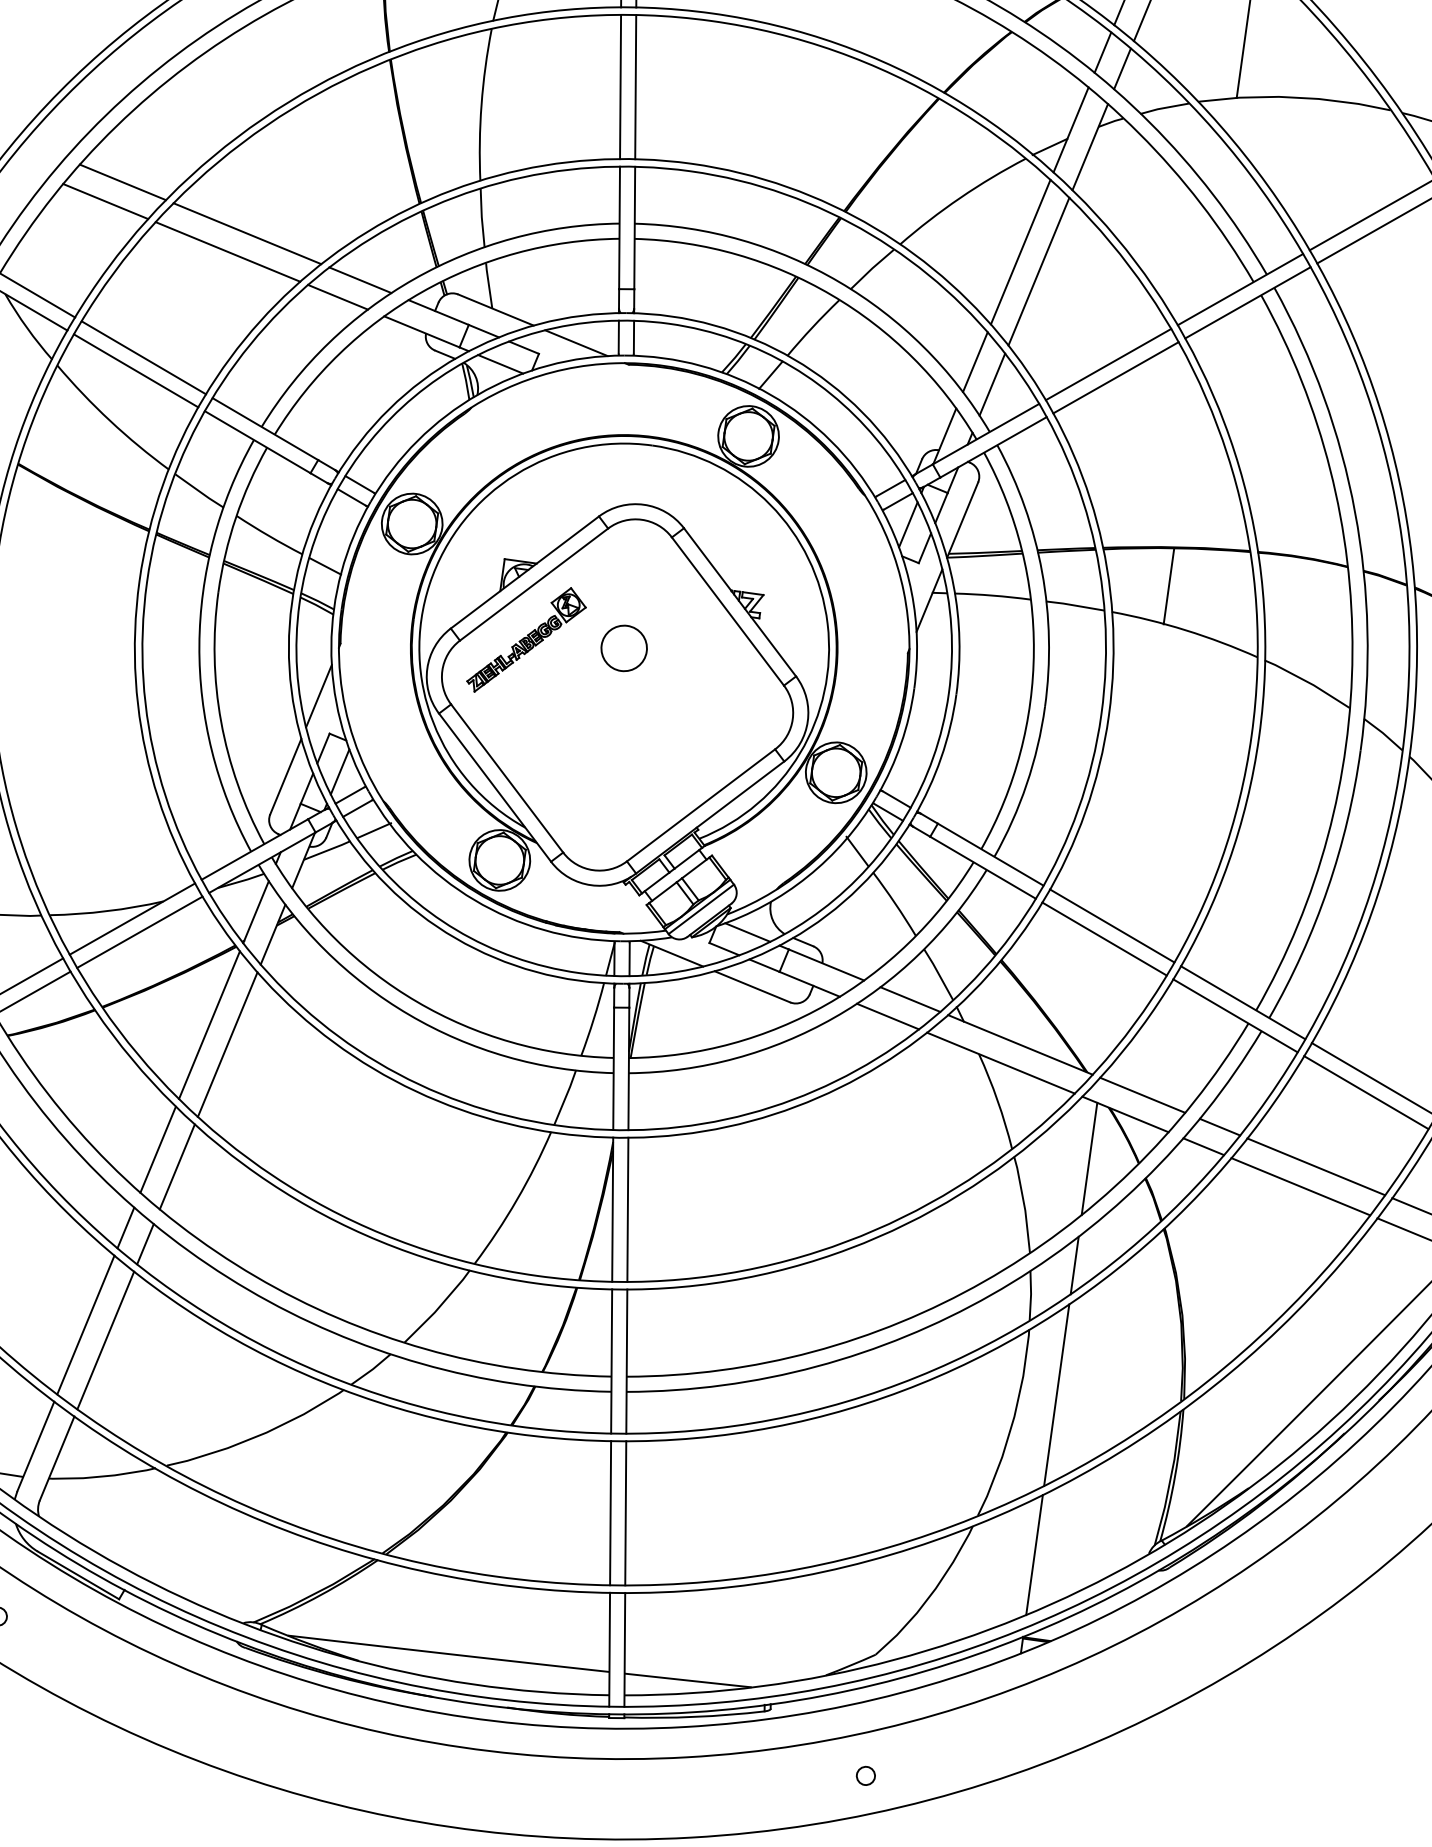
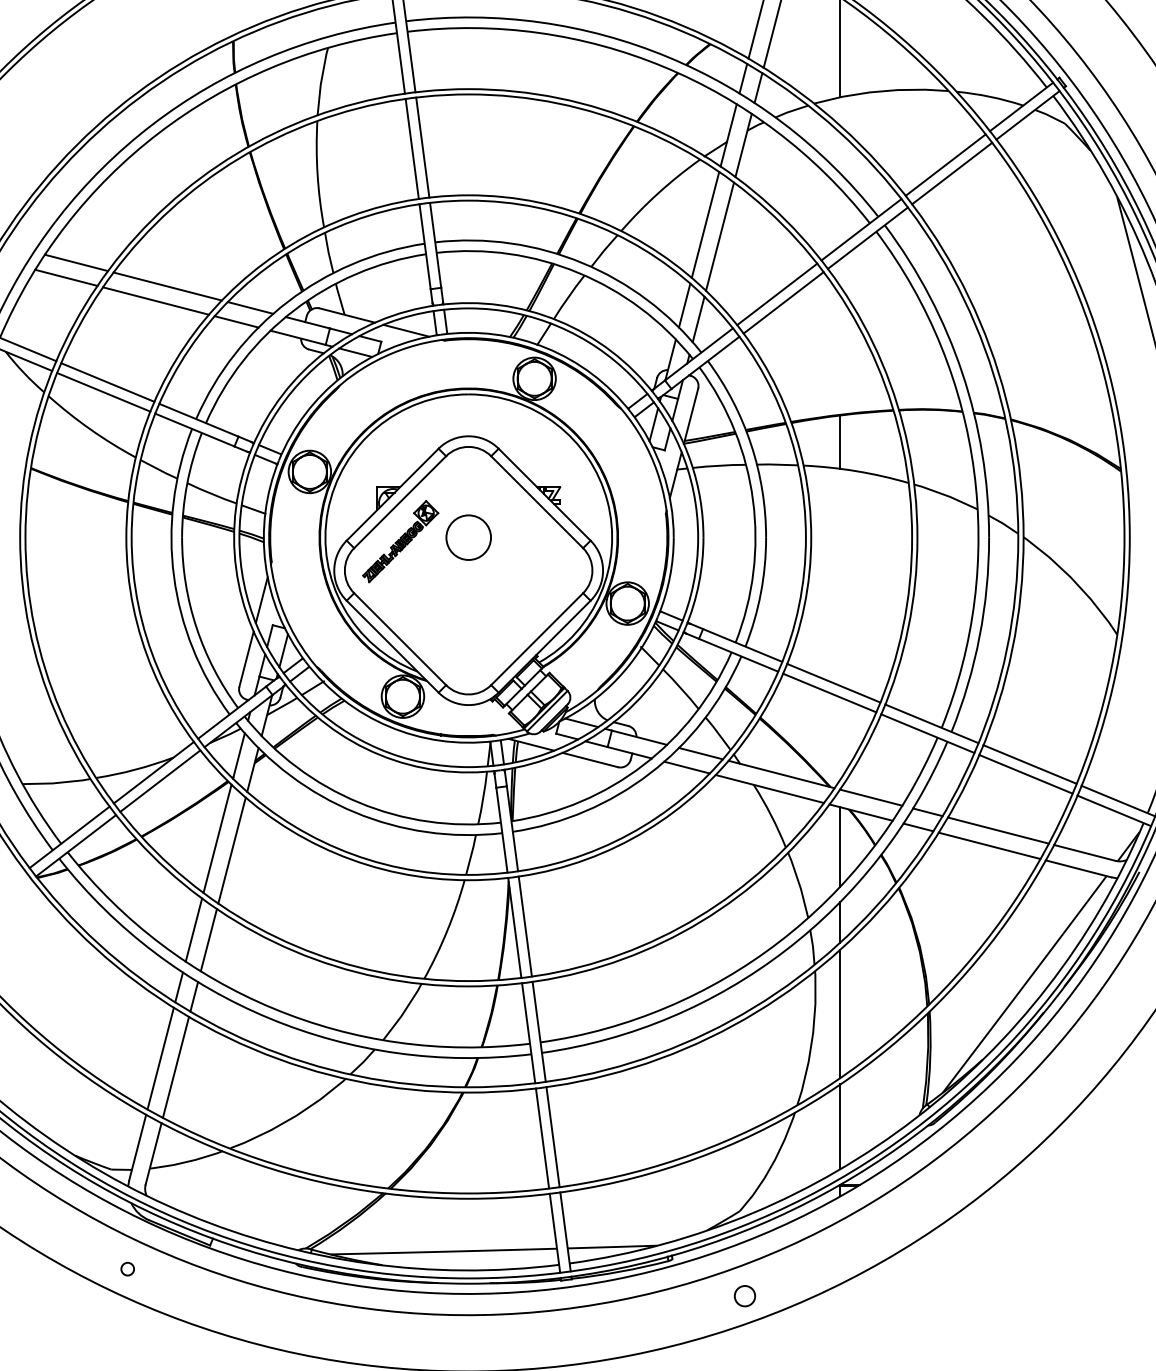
circle: (623, 647) -> (468, 537), size x1.4
circle: (865, 1775) -> (744, 1295), size x1.6

